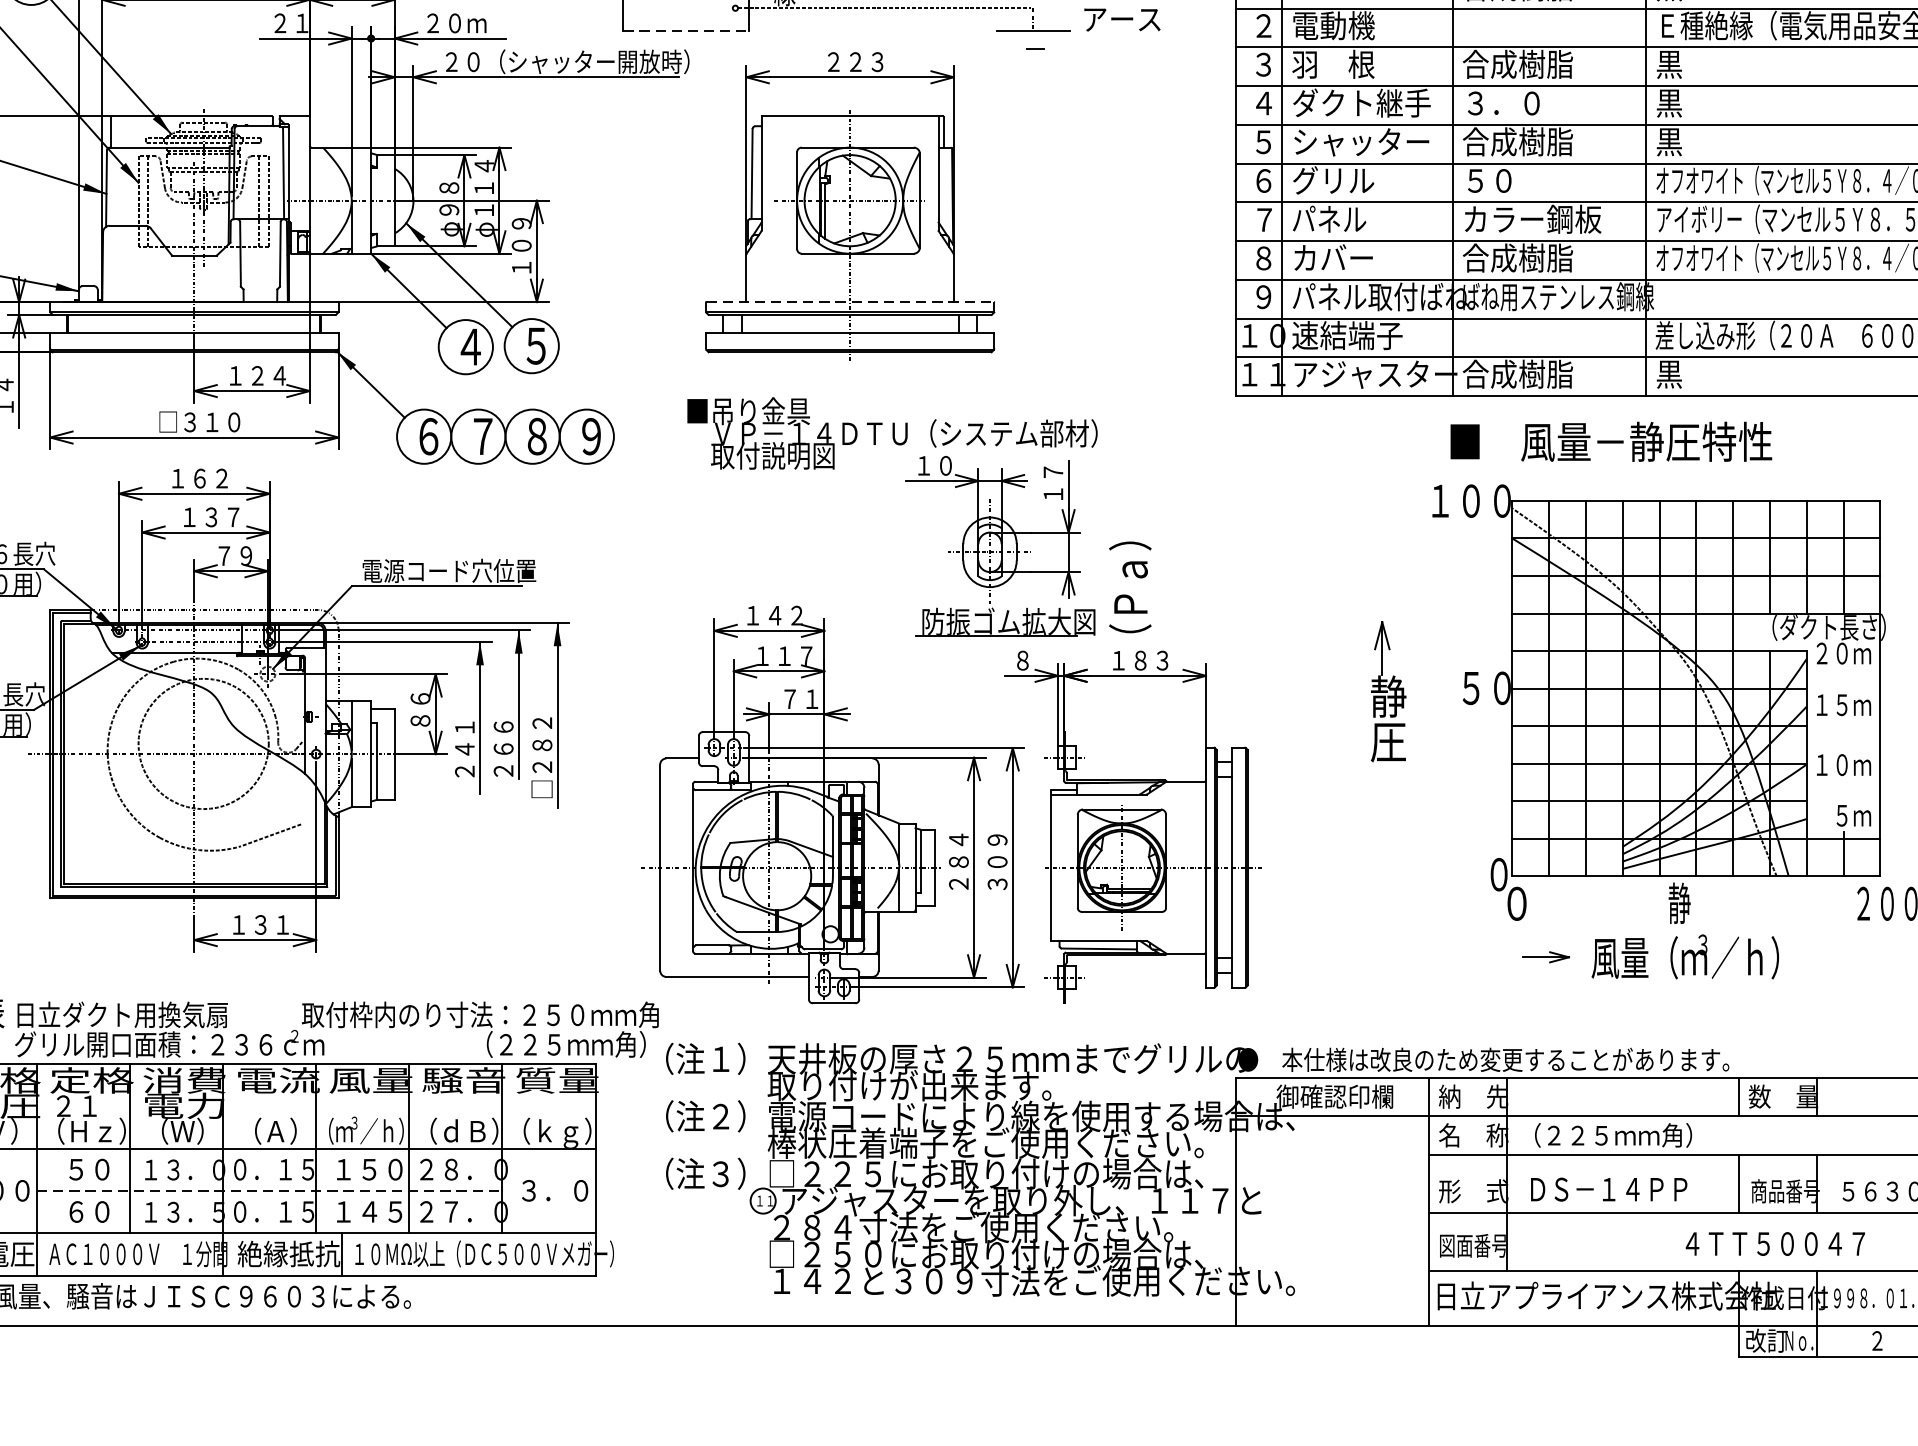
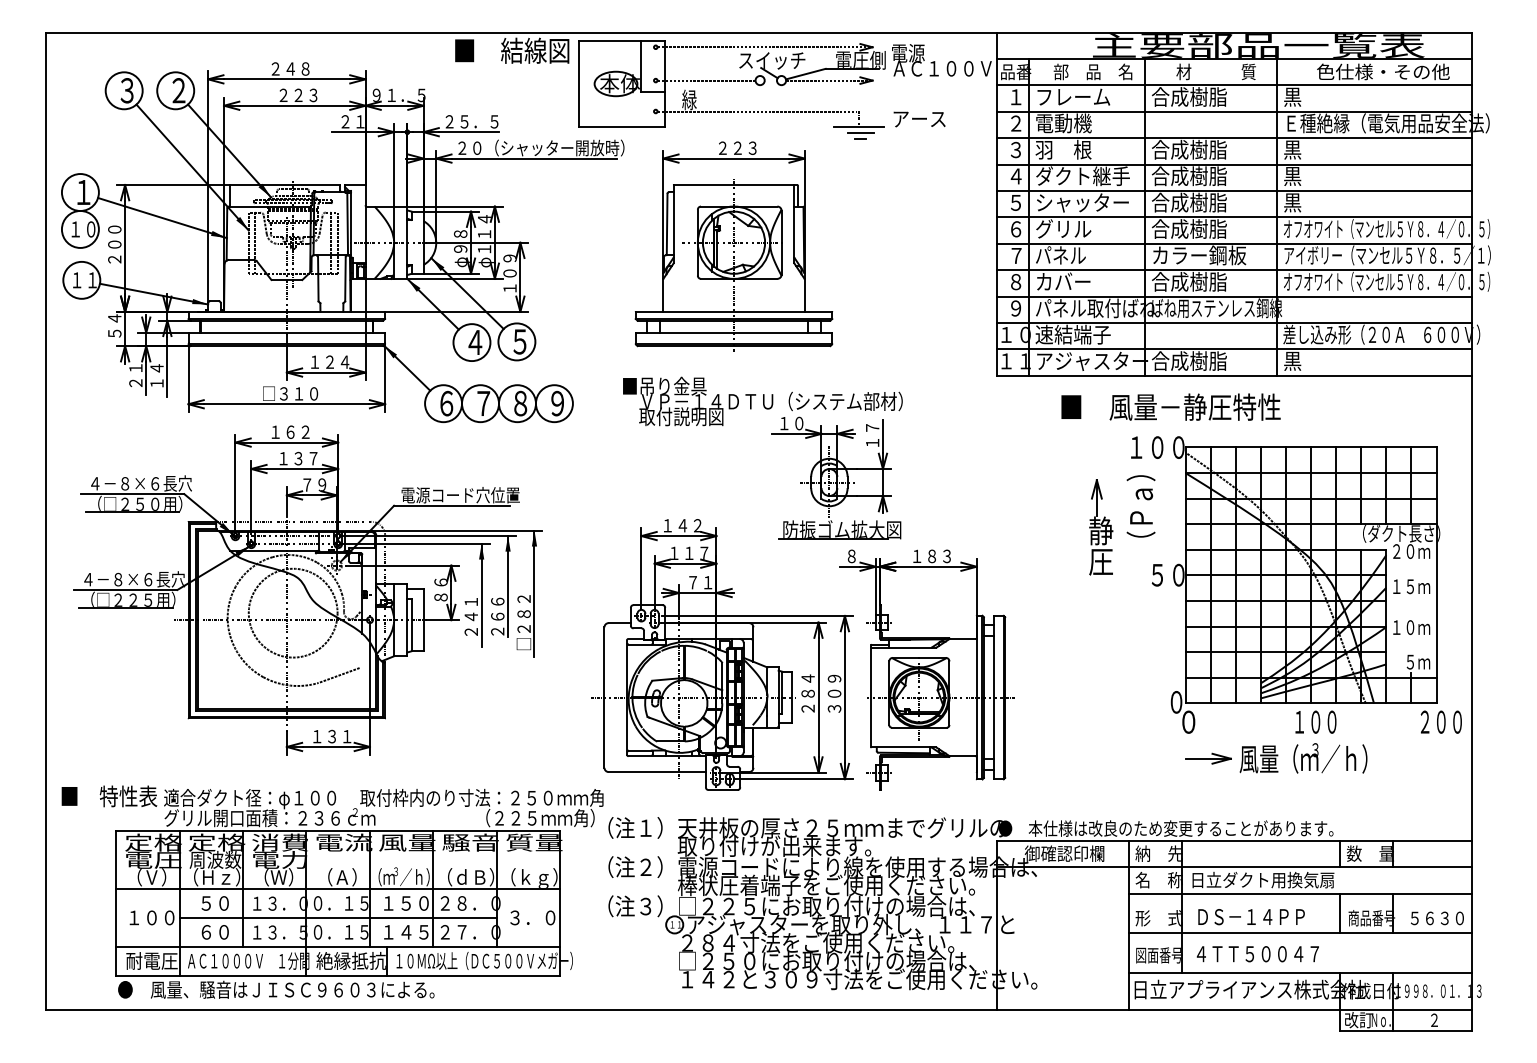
text: (476, 22) -> (479, 121), ２０ｍ -> ２５．５
line: (686, 30) -> (622, 126), dashed -> solid
line: (1035, 40) -> (860, 133), added
text: (1516, 103) -> (1188, 176), ３．０ -> 合成樹脂
text: (1516, 179) -> (1188, 228), ５０ -> 合成樹脂
line: (850, 301) -> (734, 311), dashed -> solid
text: (1610, 440) -> (1170, 406), moved
text: (1129, 587) -> (1140, 506), moved
part: (1389, 691) -> (1101, 527), moved
text: (1701, 902) -> (1314, 721), 静 -> １００
part: (1545, 957) -> (1208, 758), size x1.43
text: (141, 1015) -> (250, 798), 日立ダクト用換気扇 -> 適合ダクト径：φ１００
text: (89, 1105) -> (215, 859), ２１ -> 周波数
text: (1626, 1134) -> (1263, 879), （２２５ｍｍ角） -> 日立ダクト用換気扇
line: (270, 1190) -> (338, 917), dashed -> solid
text: (1774, 1244) -> (1257, 954), moved

